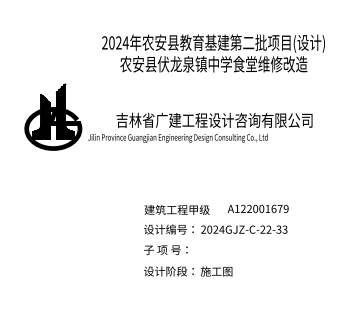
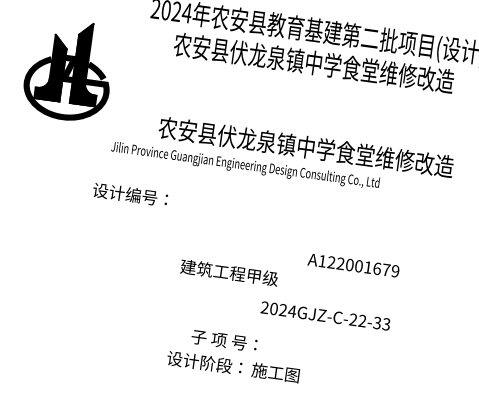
part: (53, 116) -> (69, 69), moved
text: (215, 120) -> (304, 147), 吉林省广建工程设计咨询有限公司 -> 农安县伏龙泉镇中学食堂维修改造
text: (257, 208) -> (352, 264), moved
text: (168, 229) -> (129, 194), moved
text: (165, 249) -> (223, 339), moved

